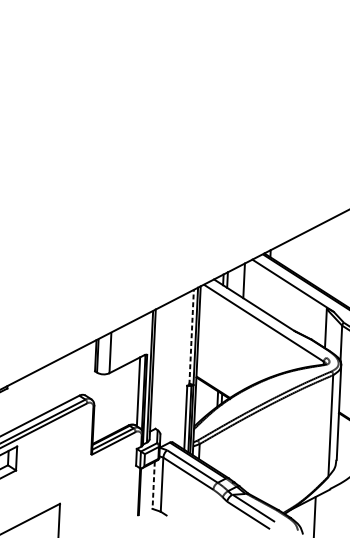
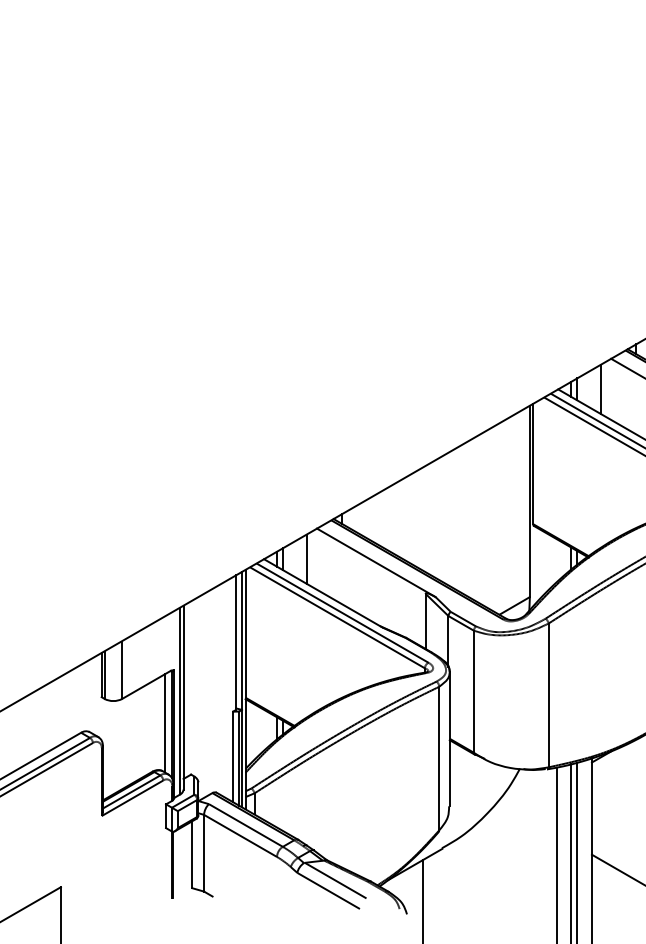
line: (267, 319) -> (342, 612), added
line: (191, 337) -> (236, 642), dashed -> solid
line: (153, 485) -> (192, 855), dashed -> solid

